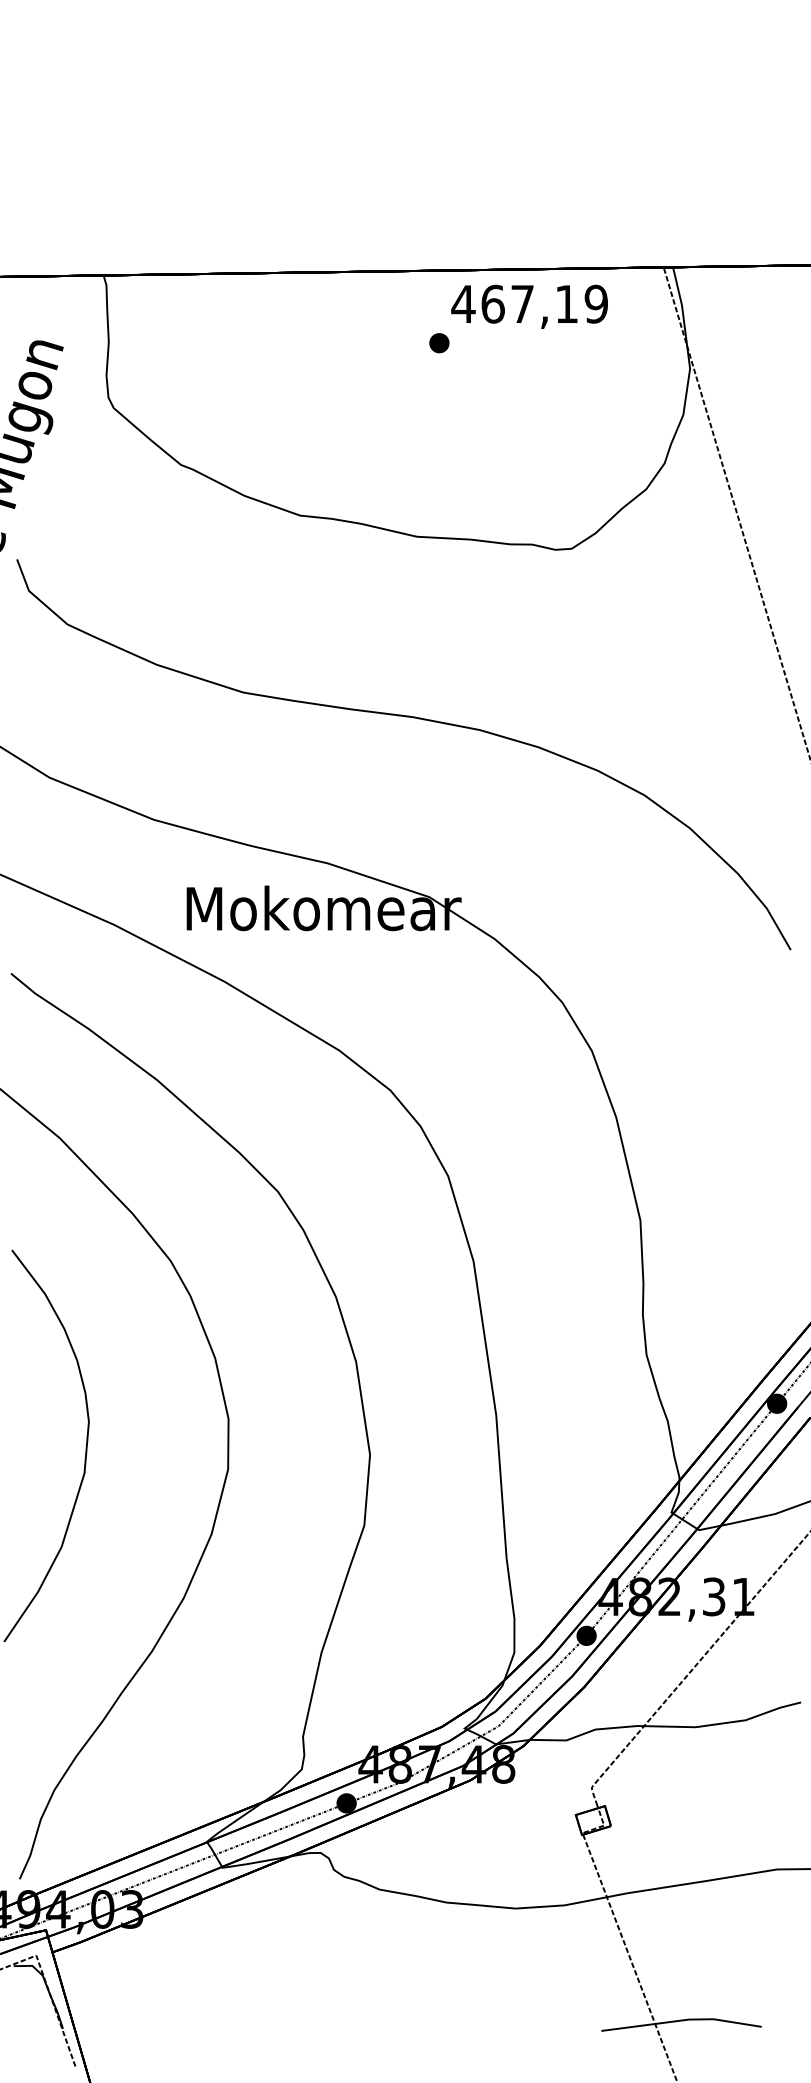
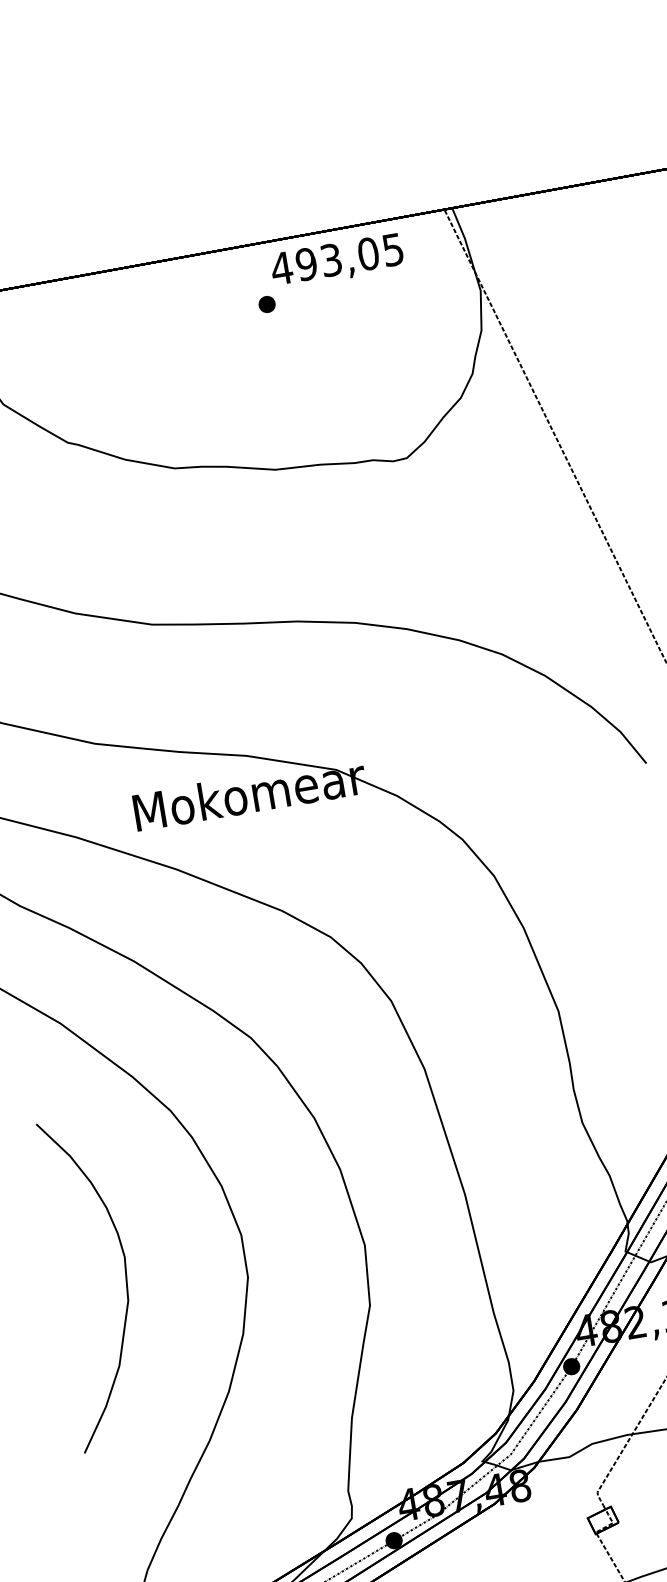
text: (544, 303) -> (349, 256), 467,19 -> 493,05

